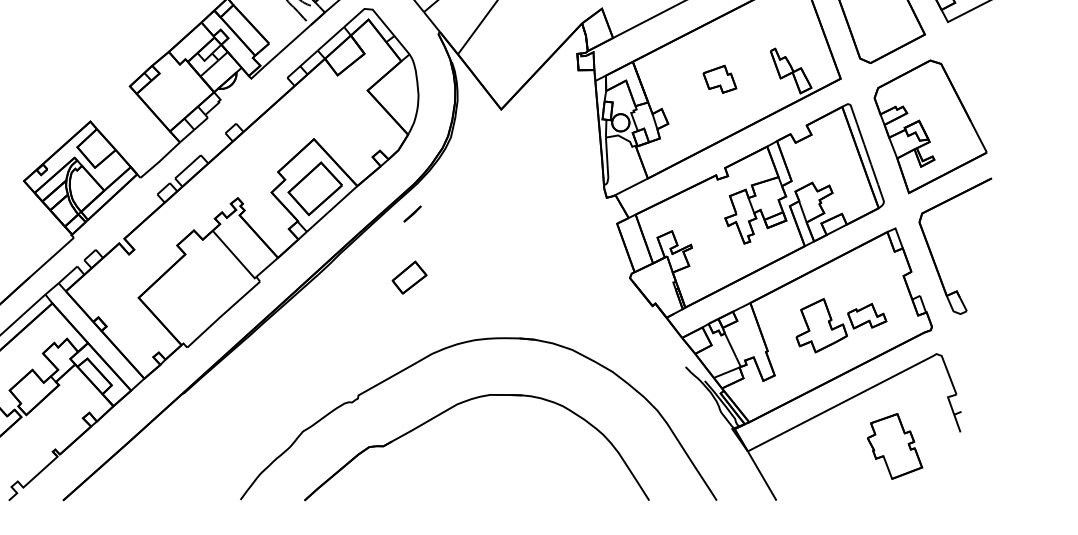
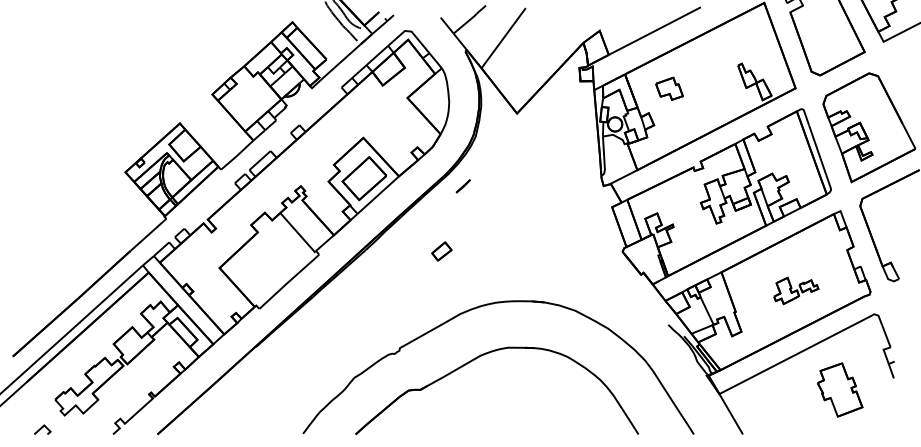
part: (719, 79) -> (669, 88), moved
line: (411, 214) -> (462, 186), moved
part: (409, 277) -> (441, 251), size x0.7
part: (841, 325) -> (796, 290), size x0.6

